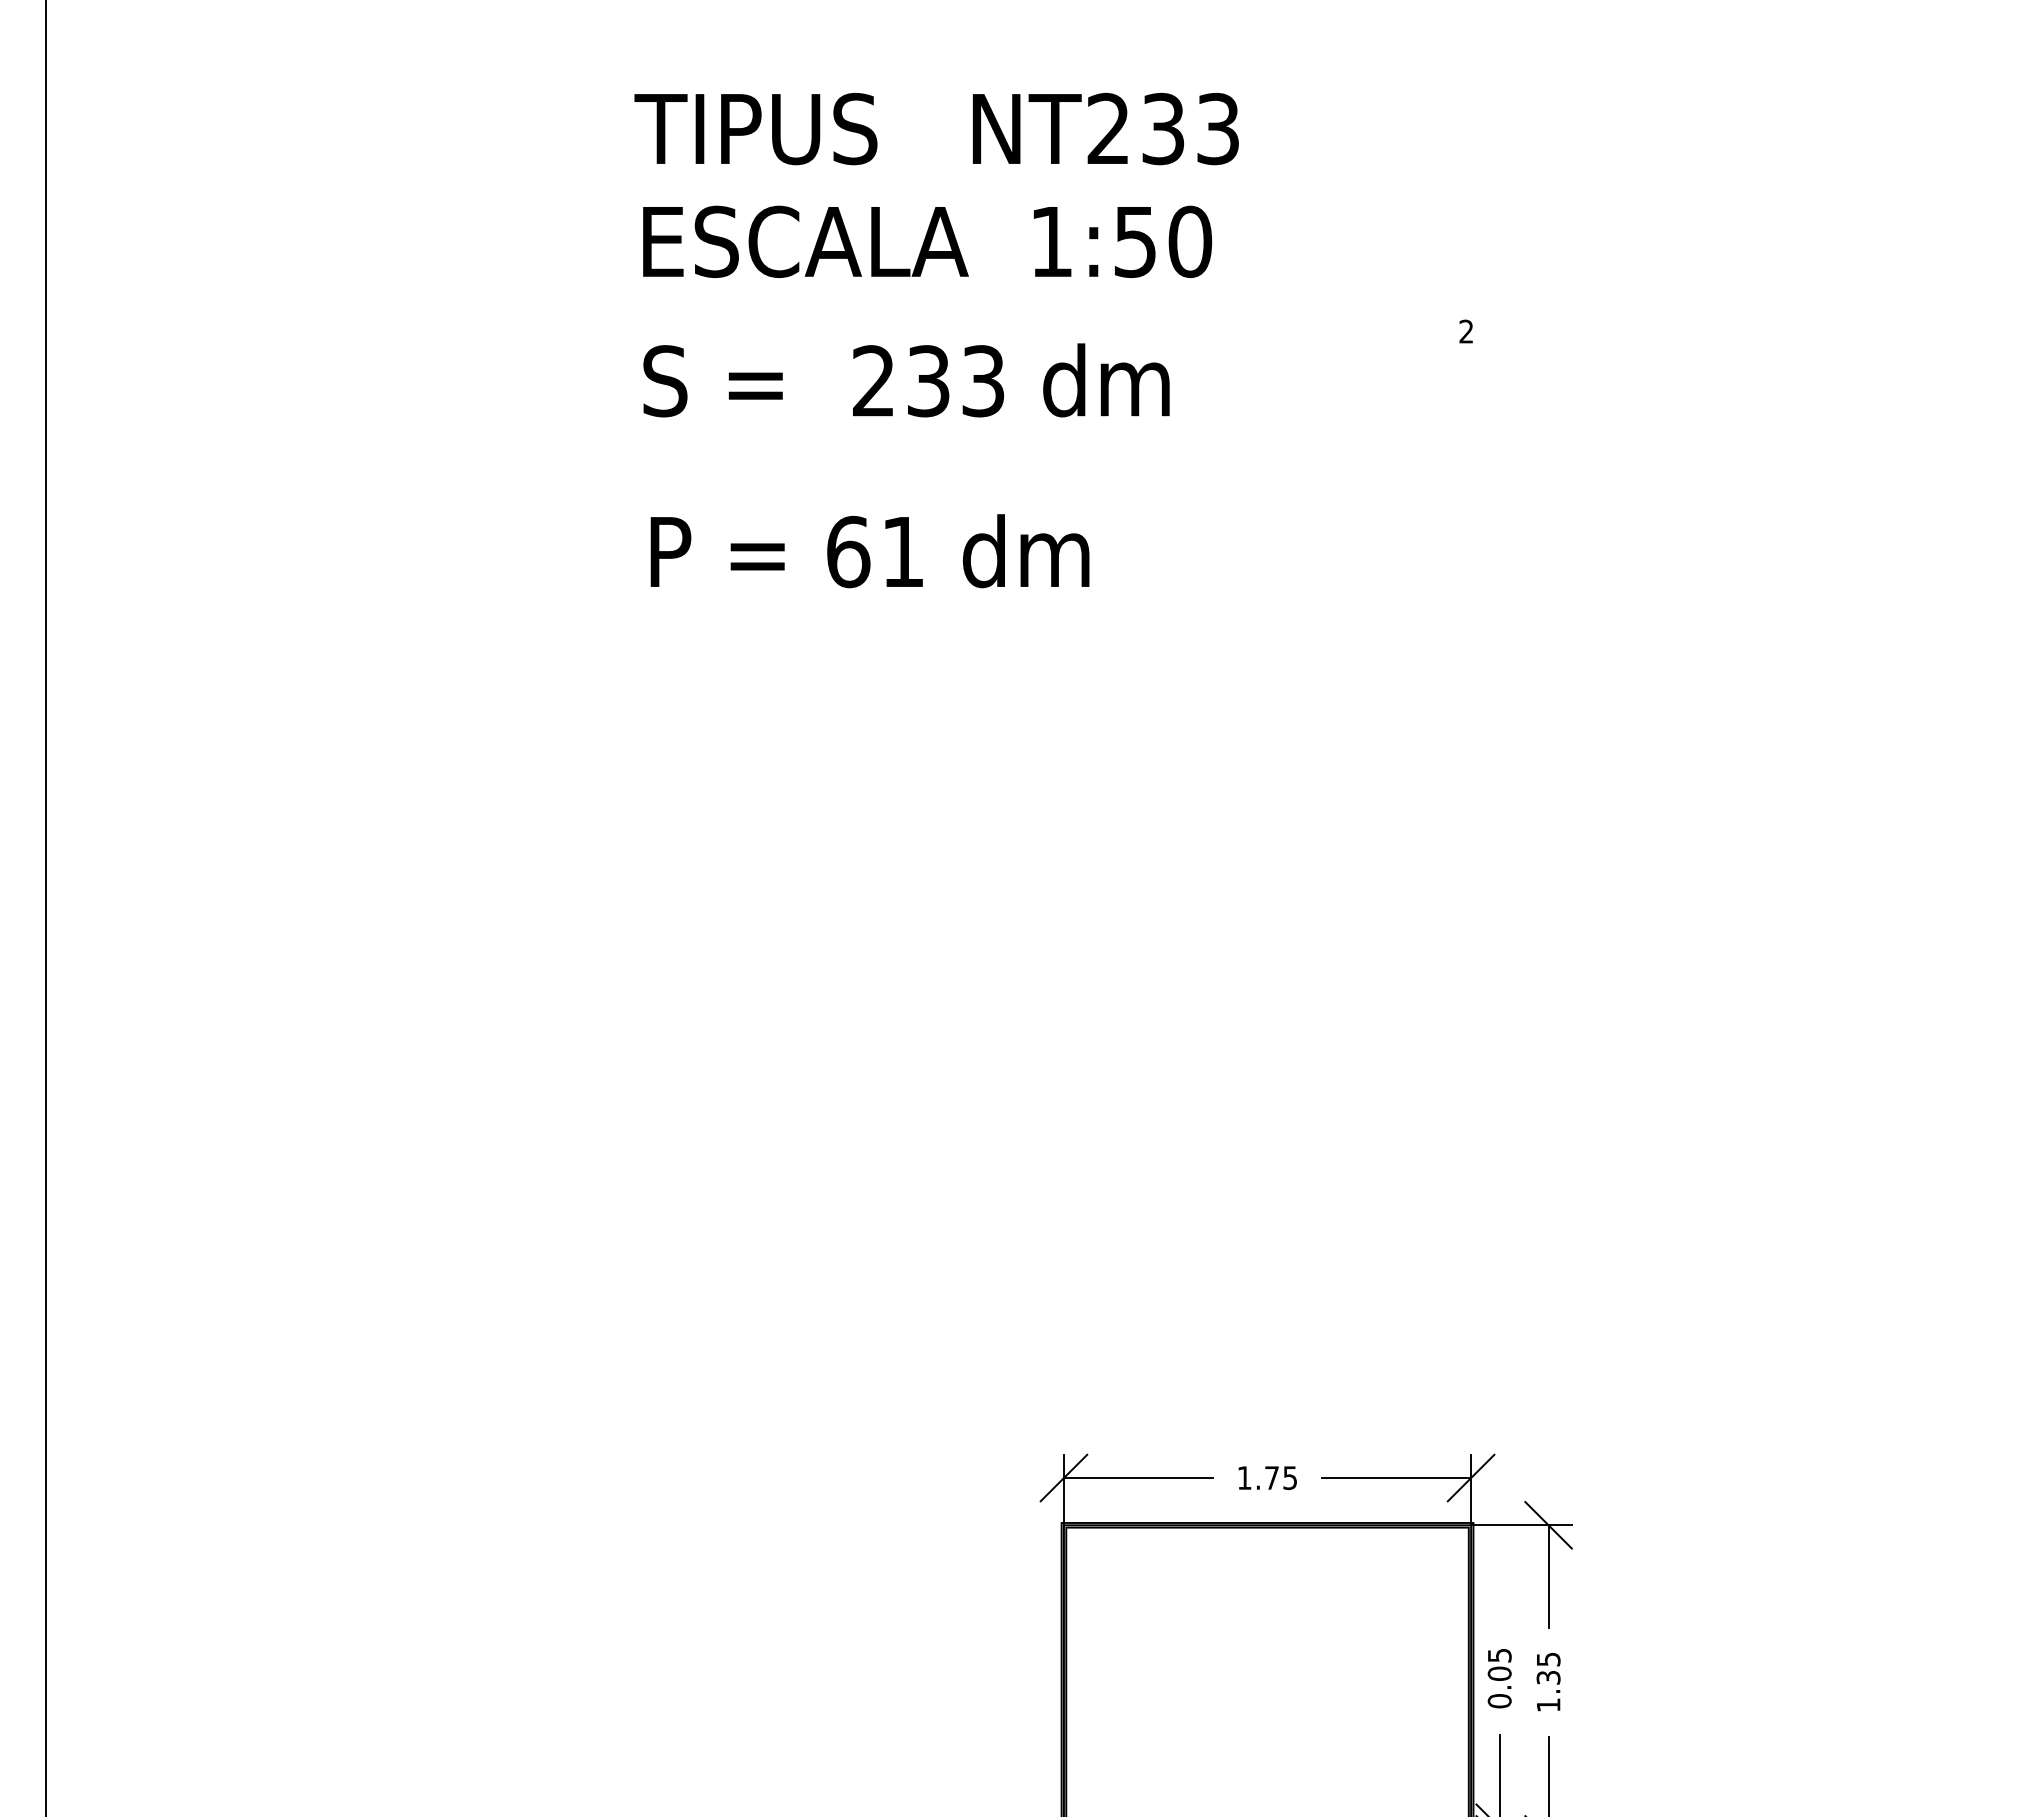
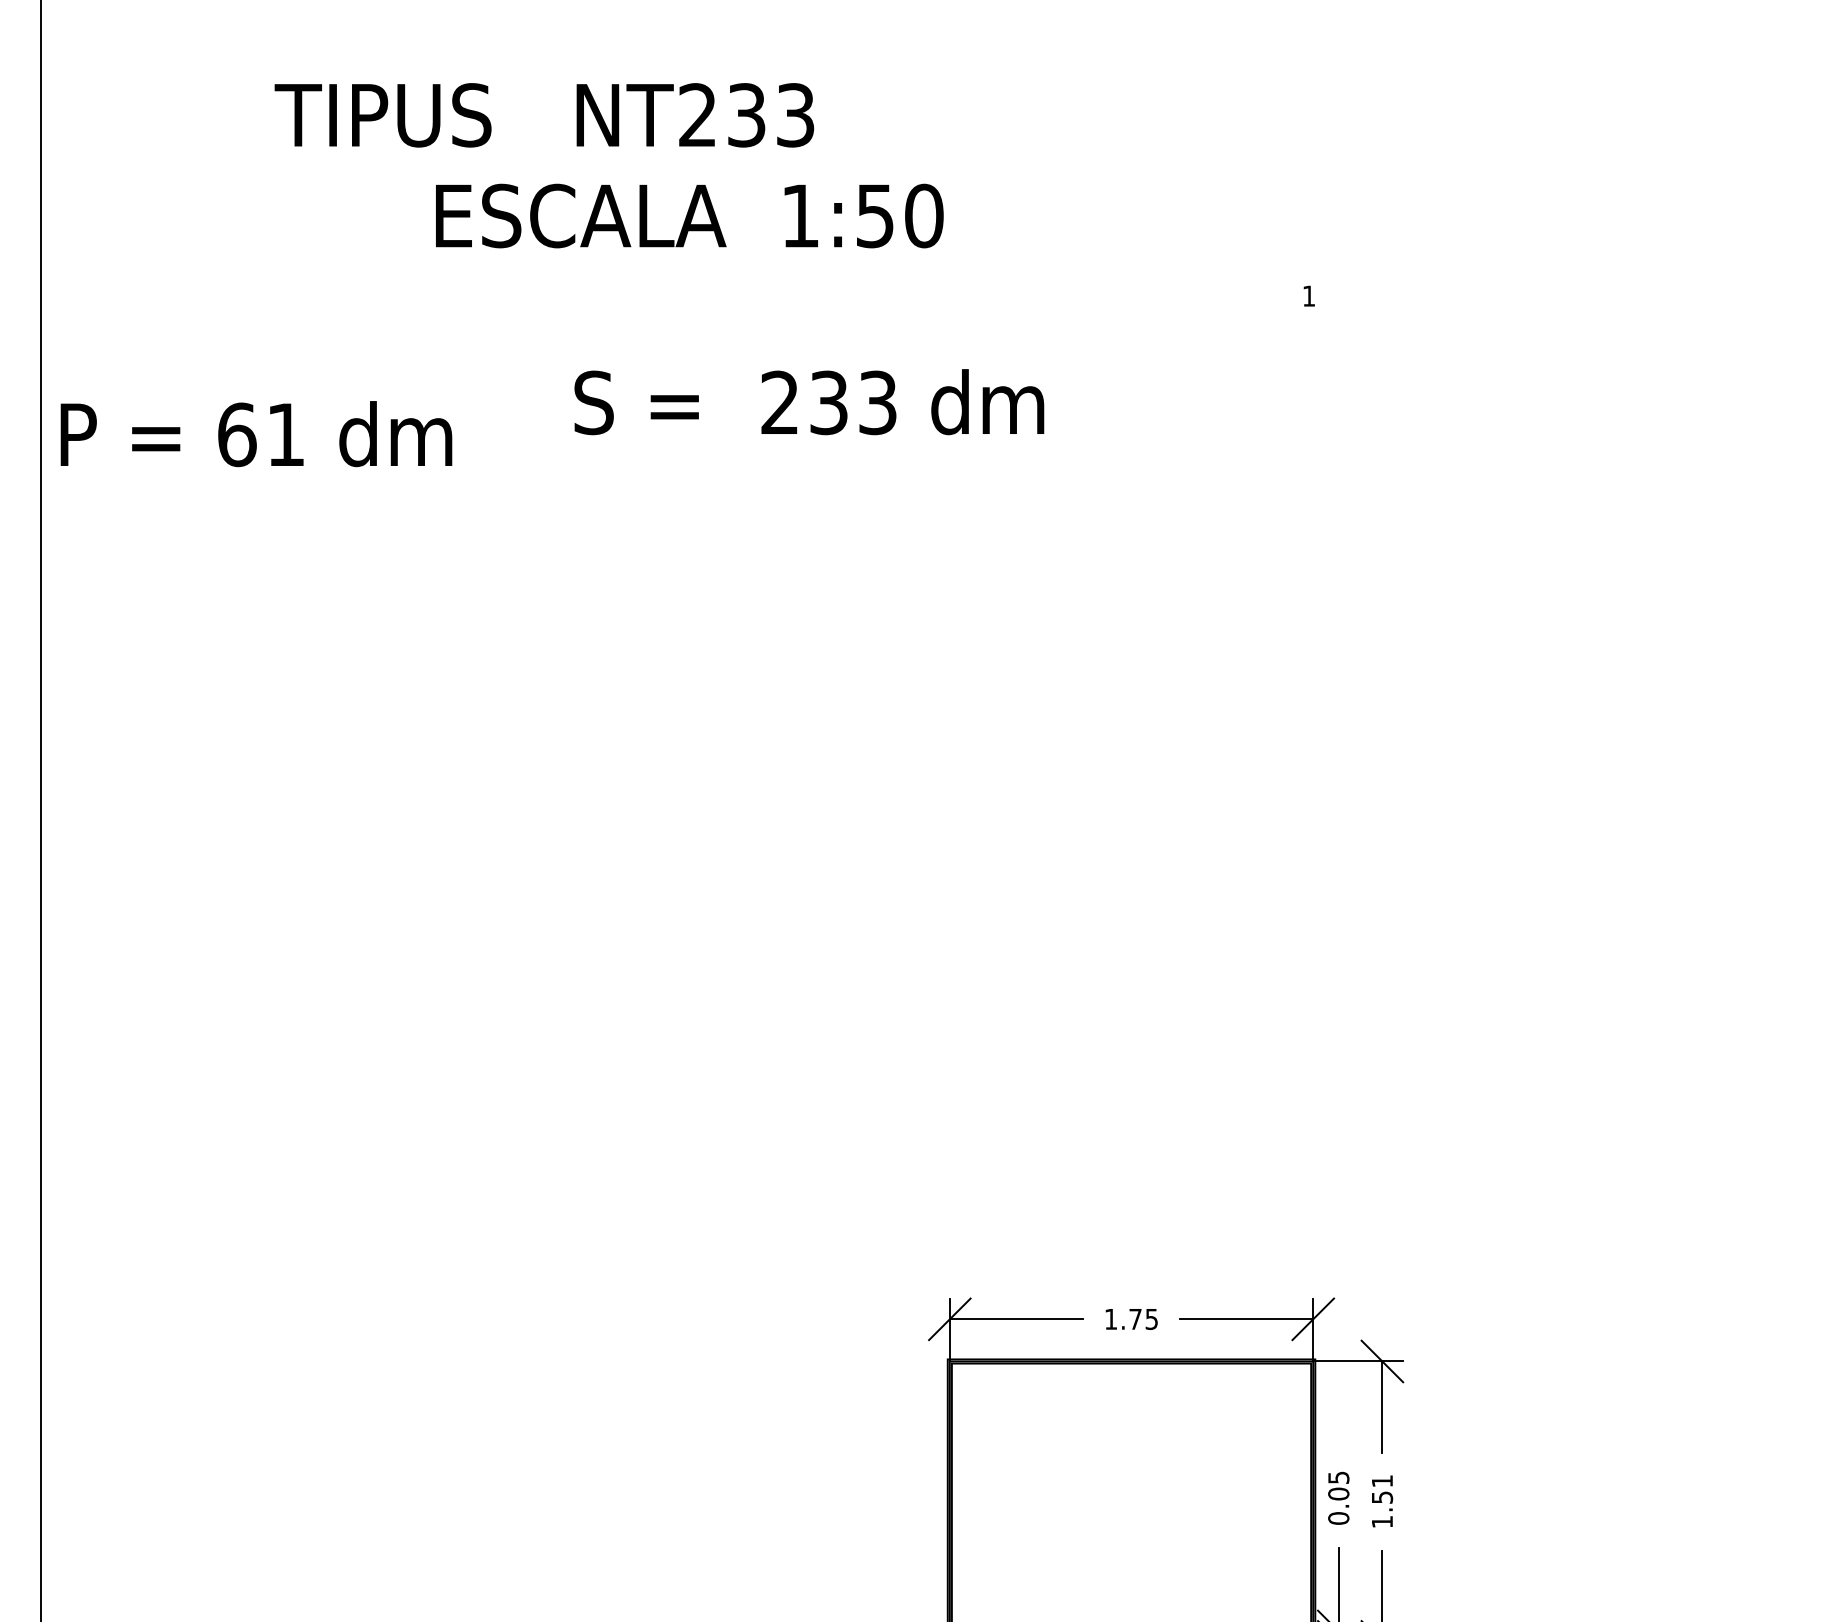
text: (936, 128) -> (544, 114), moved
text: (927, 241) -> (689, 215), moved
text: (1465, 331) -> (1308, 296), 2 -> 1
text: (906, 380) -> (809, 402), moved
text: (869, 551) -> (255, 434), moved
text: (1548, 1668) -> (1382, 1489), 1.35 -> 1.51

